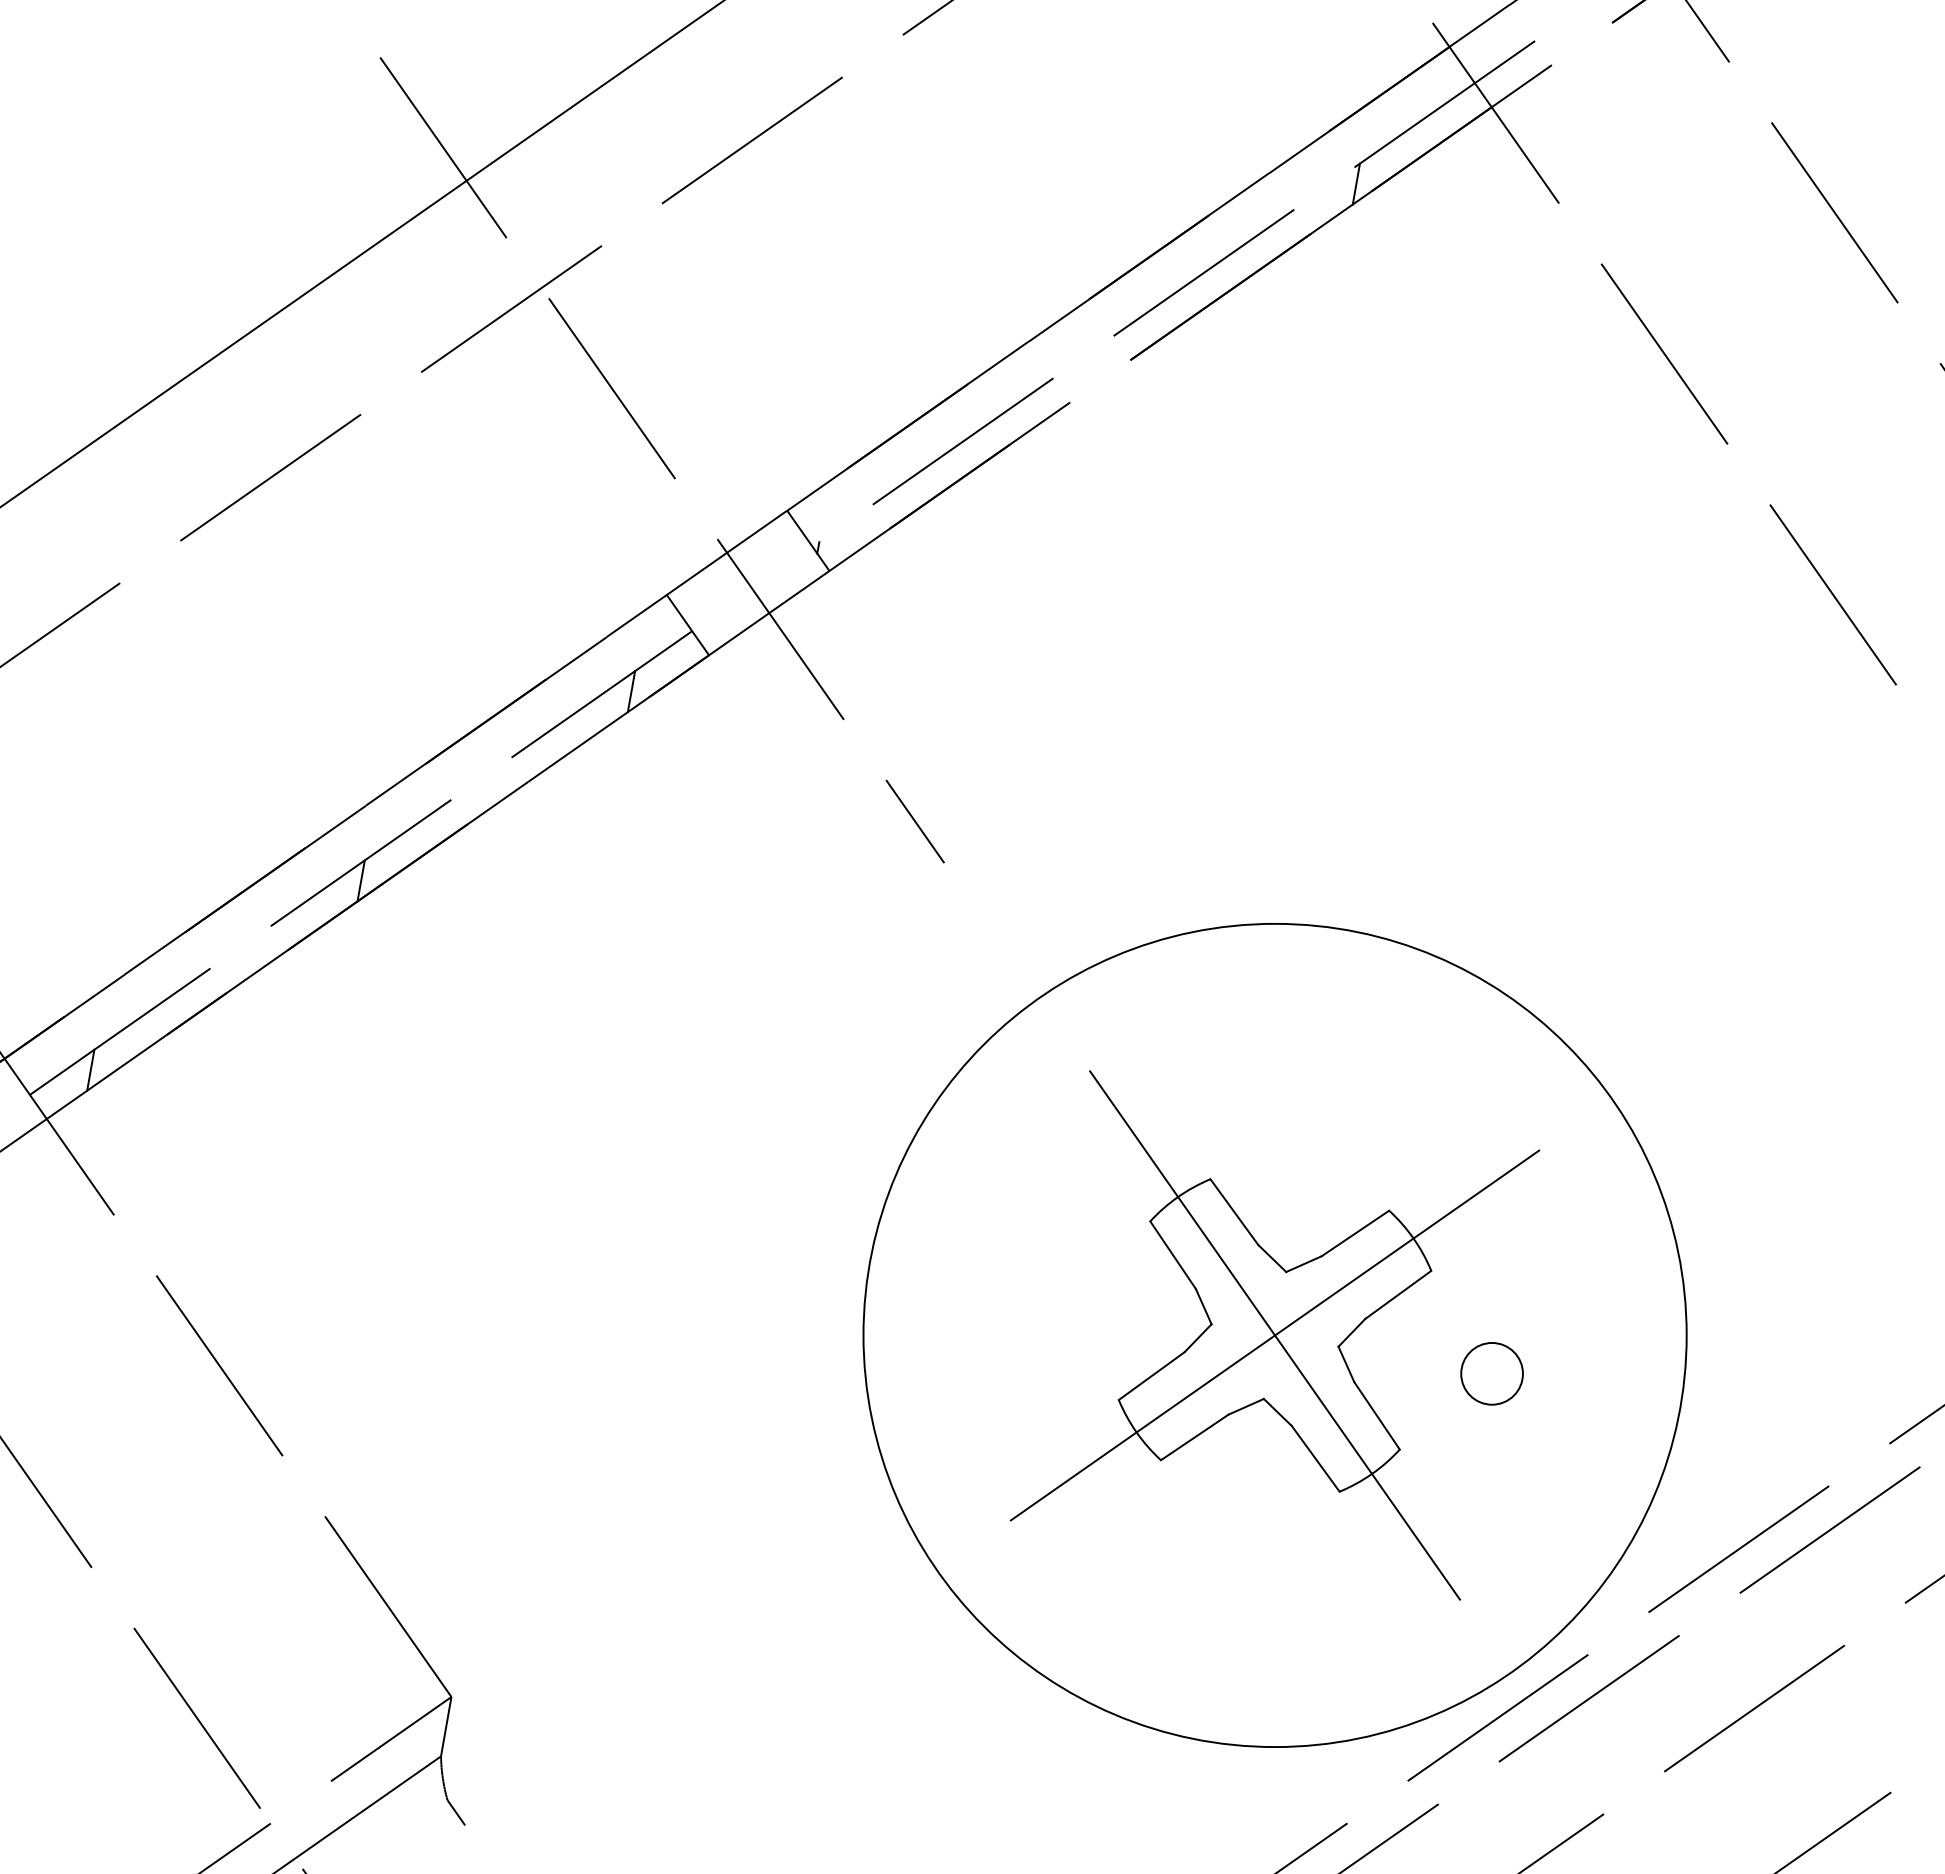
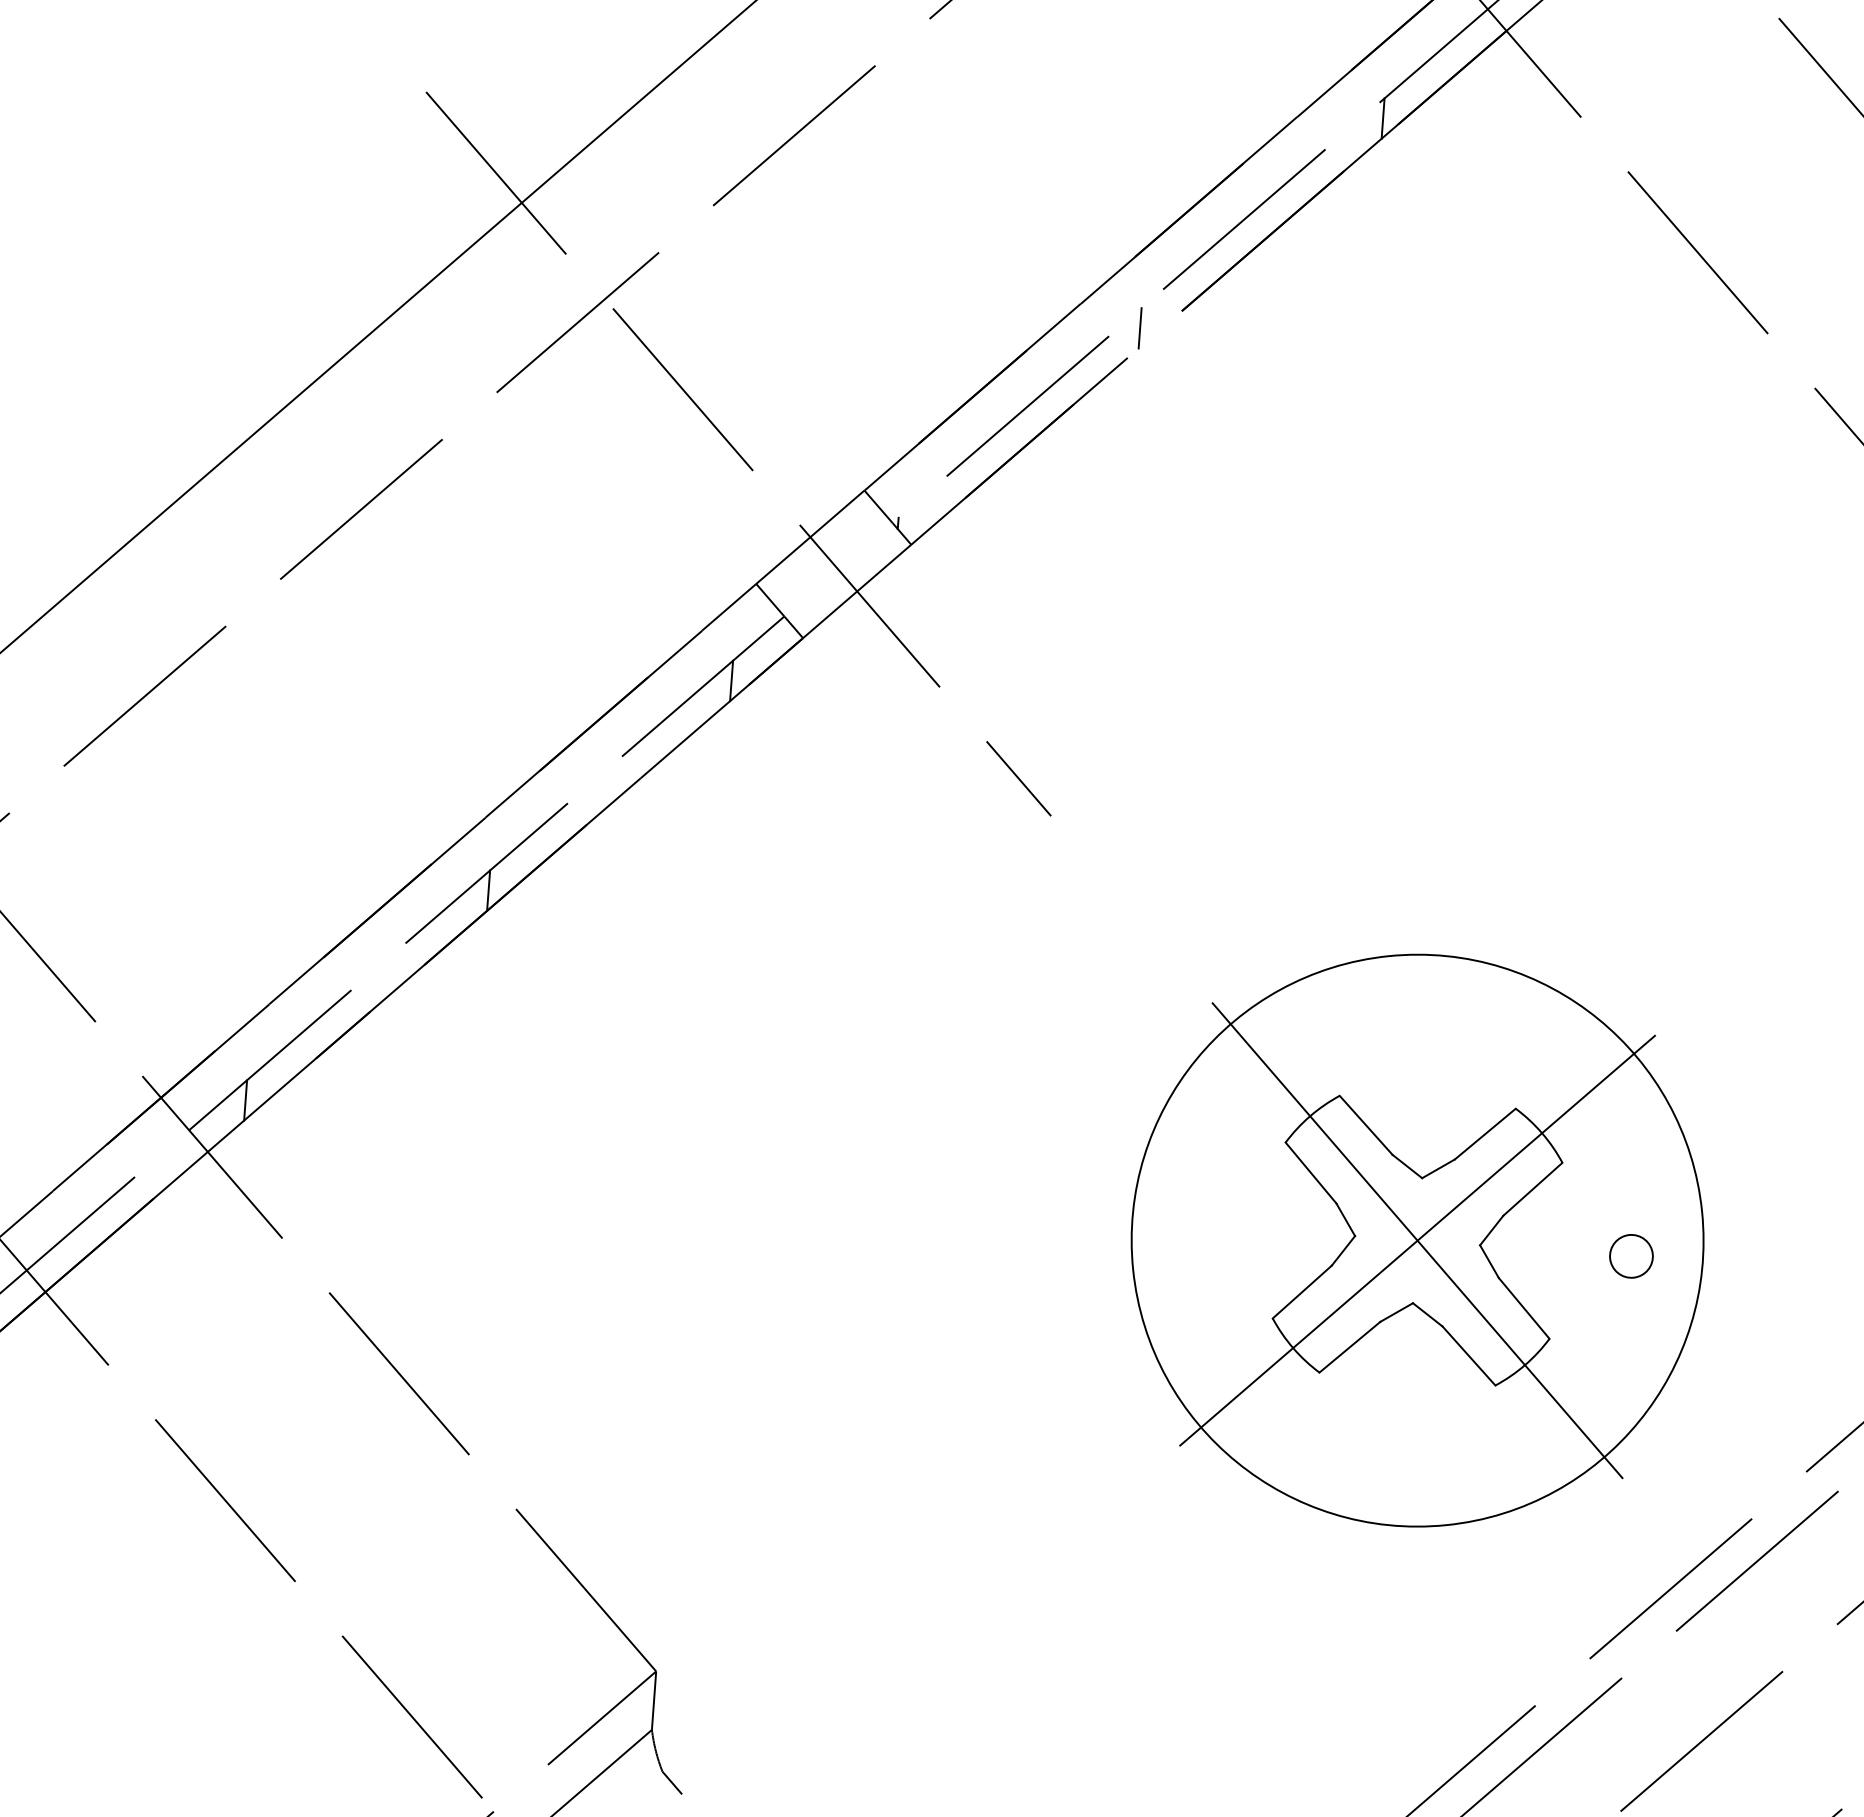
line: (1085, 372) -> (1139, 327), added
circle: (1275, 1335) -> (1418, 1240), size x0.71
circle: (1492, 1373) -> (1631, 1256), size x0.71

